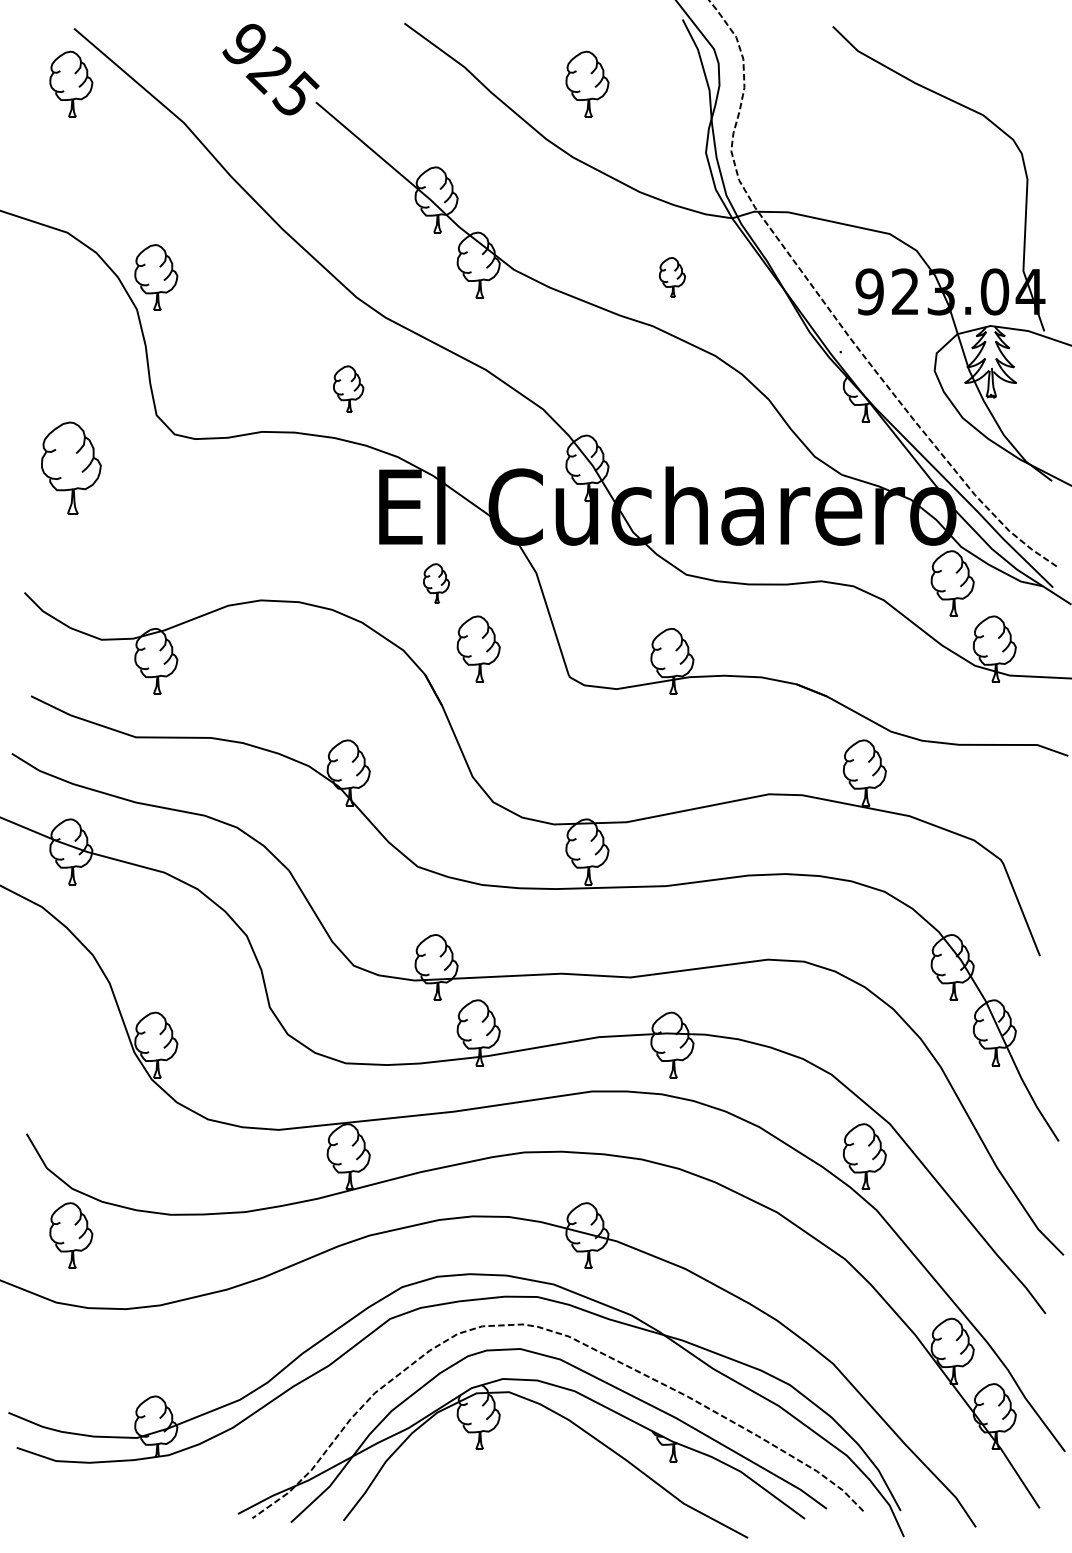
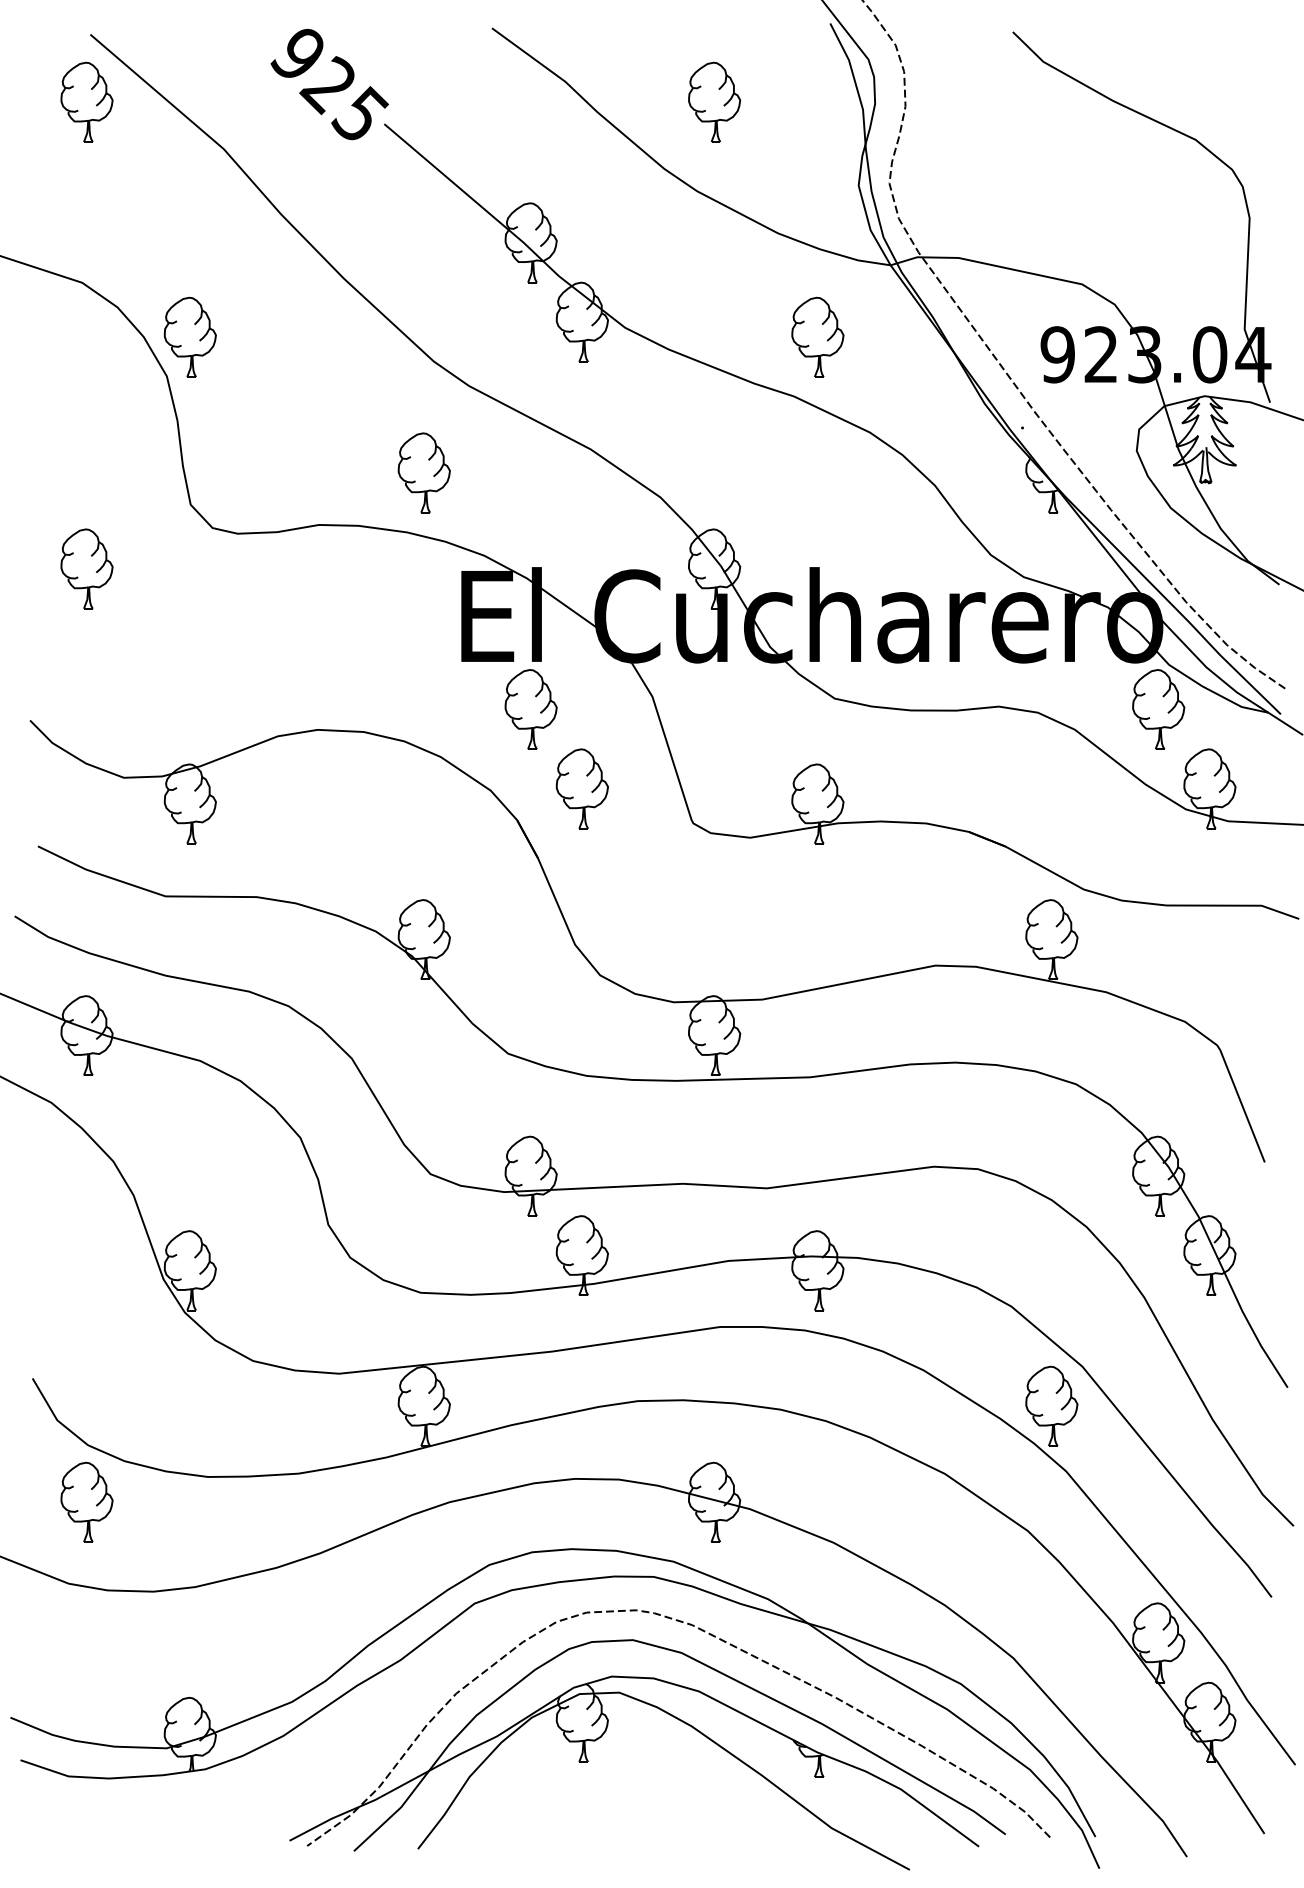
part: (672, 276) -> (817, 336), size x1.67
part: (348, 388) -> (423, 472), size x1.43
part: (70, 467) -> (86, 568), size x0.71
part: (436, 583) -> (530, 709), size x1.67

